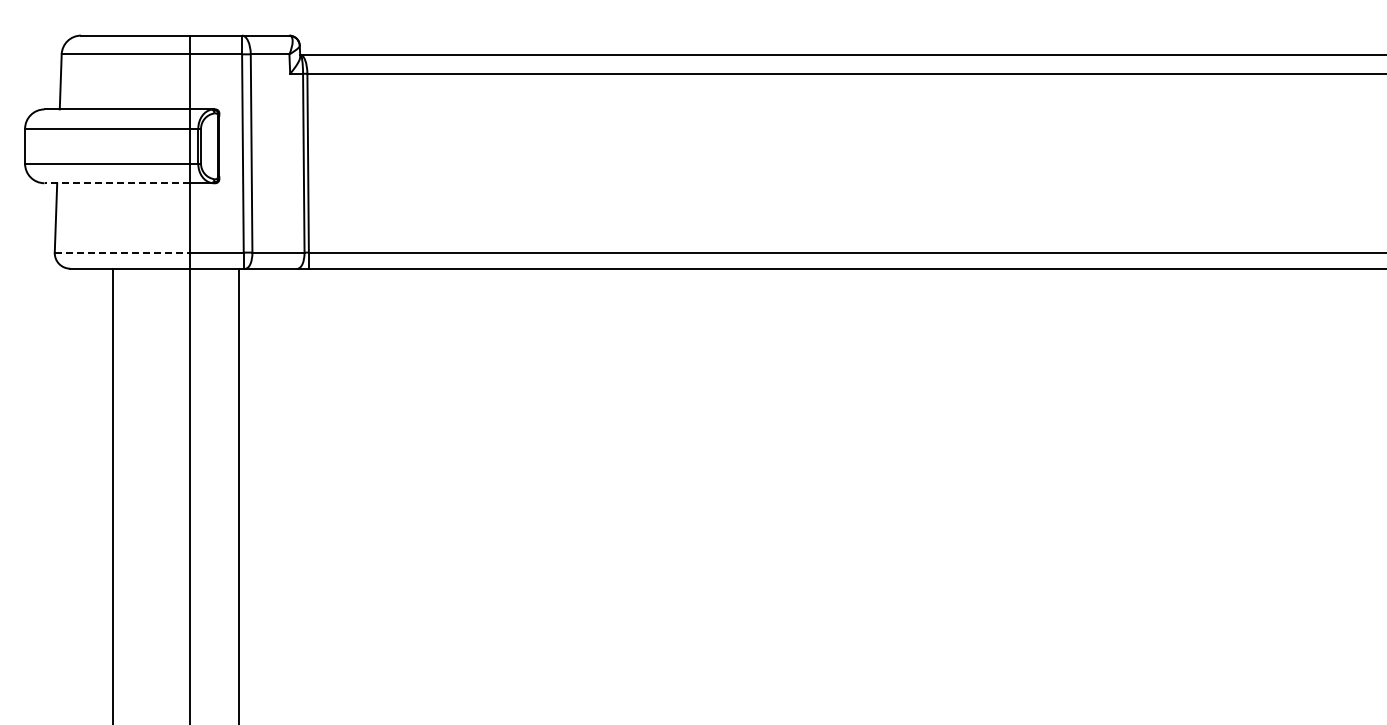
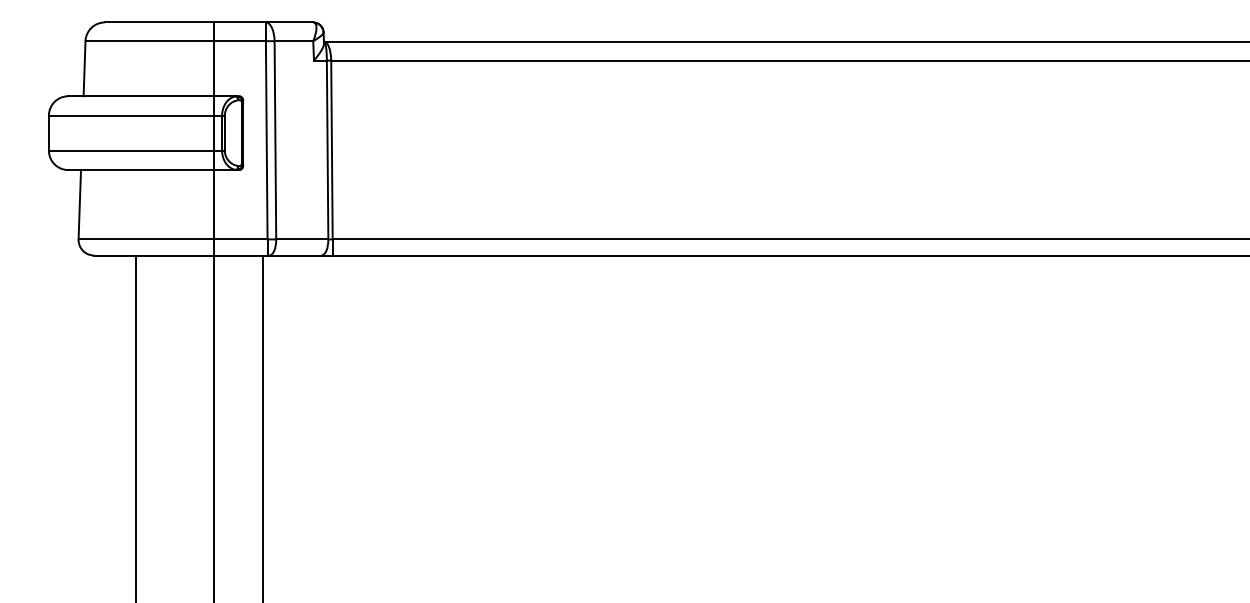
line: (117, 183) -> (141, 170), dashed -> solid
line: (122, 252) -> (146, 239), dashed -> solid

